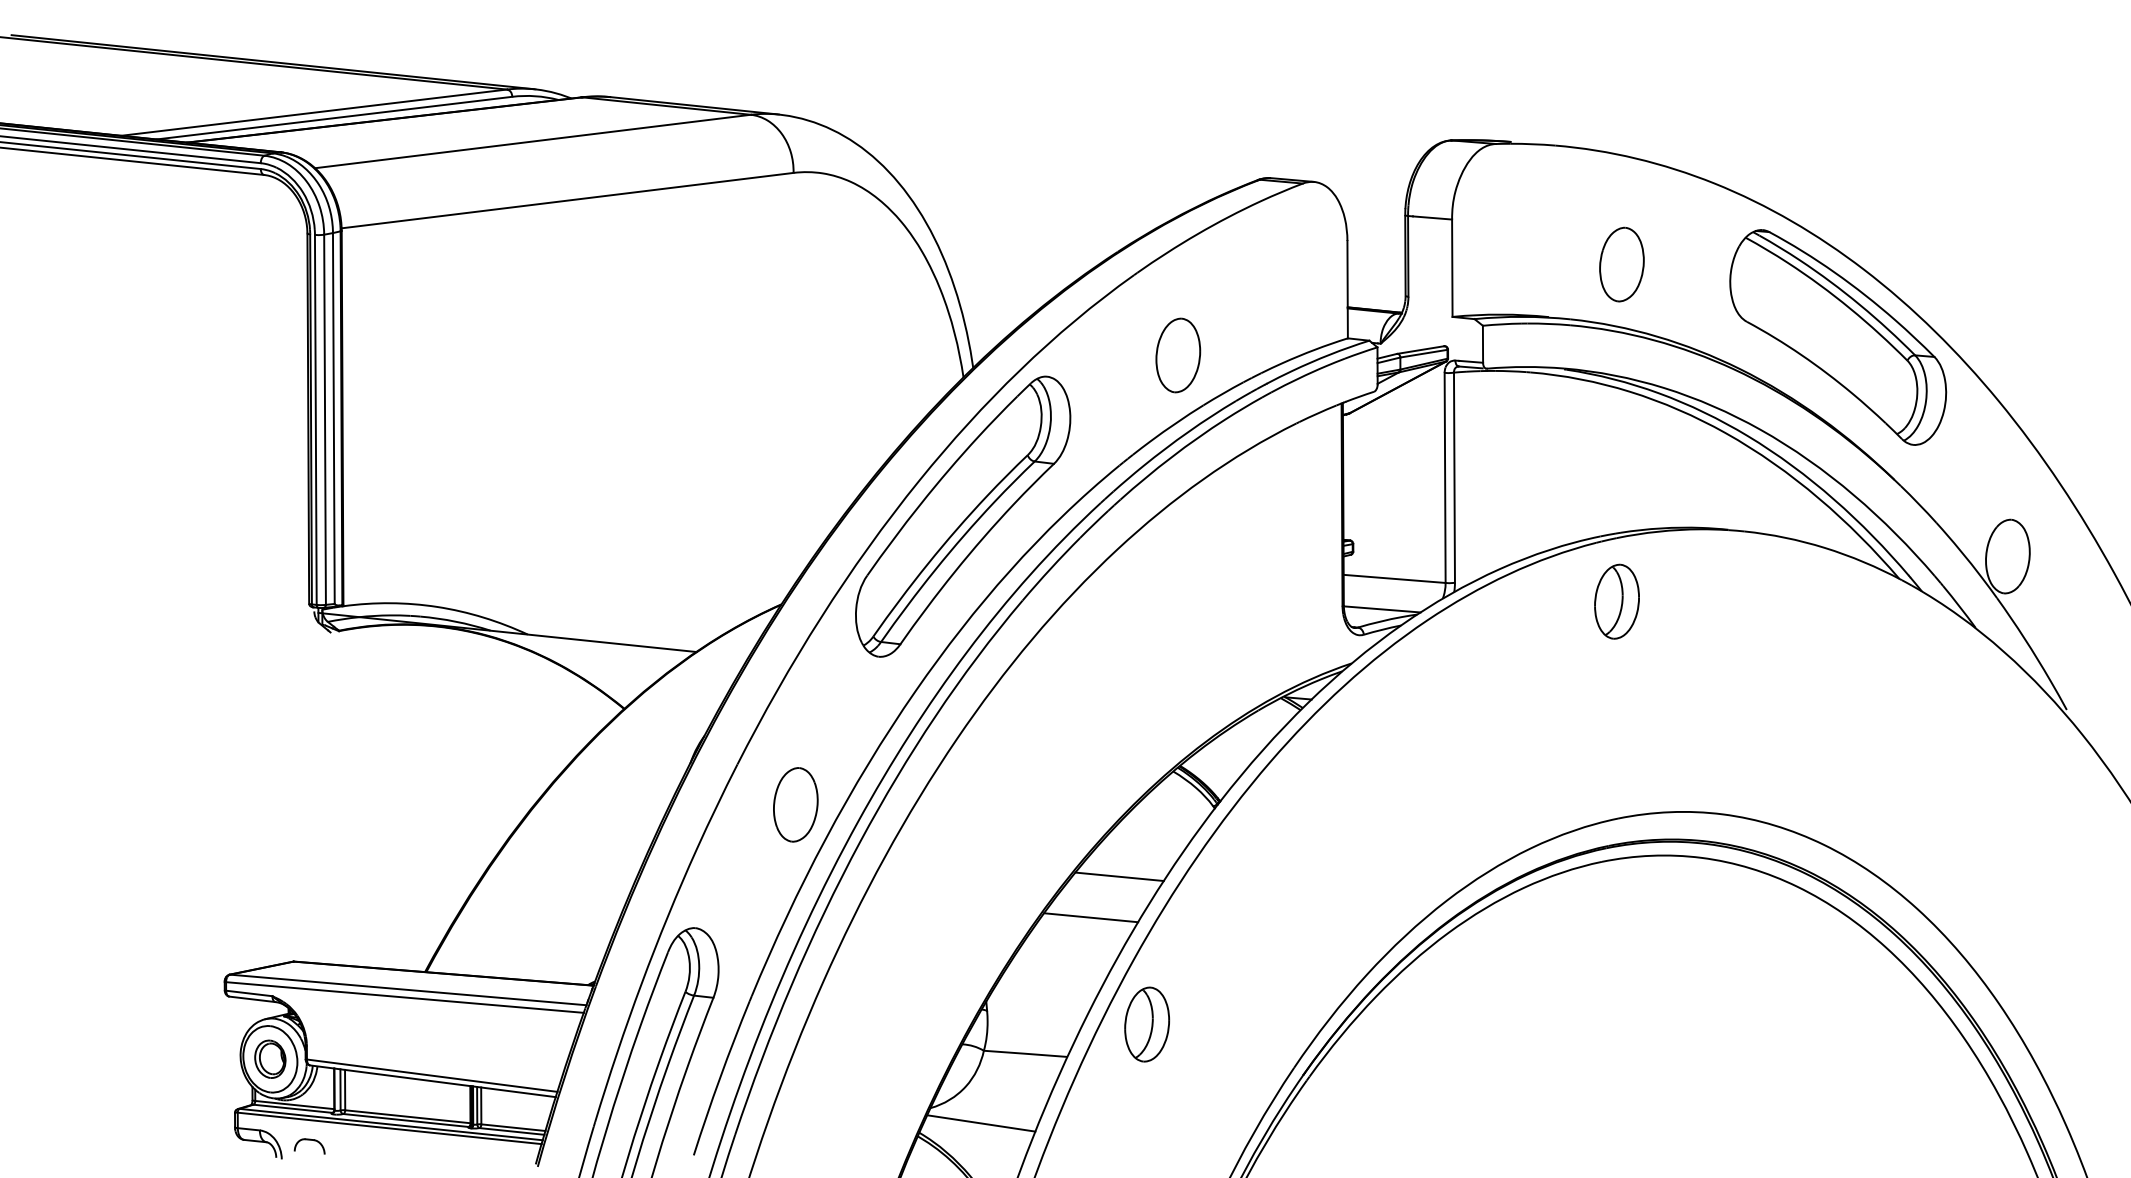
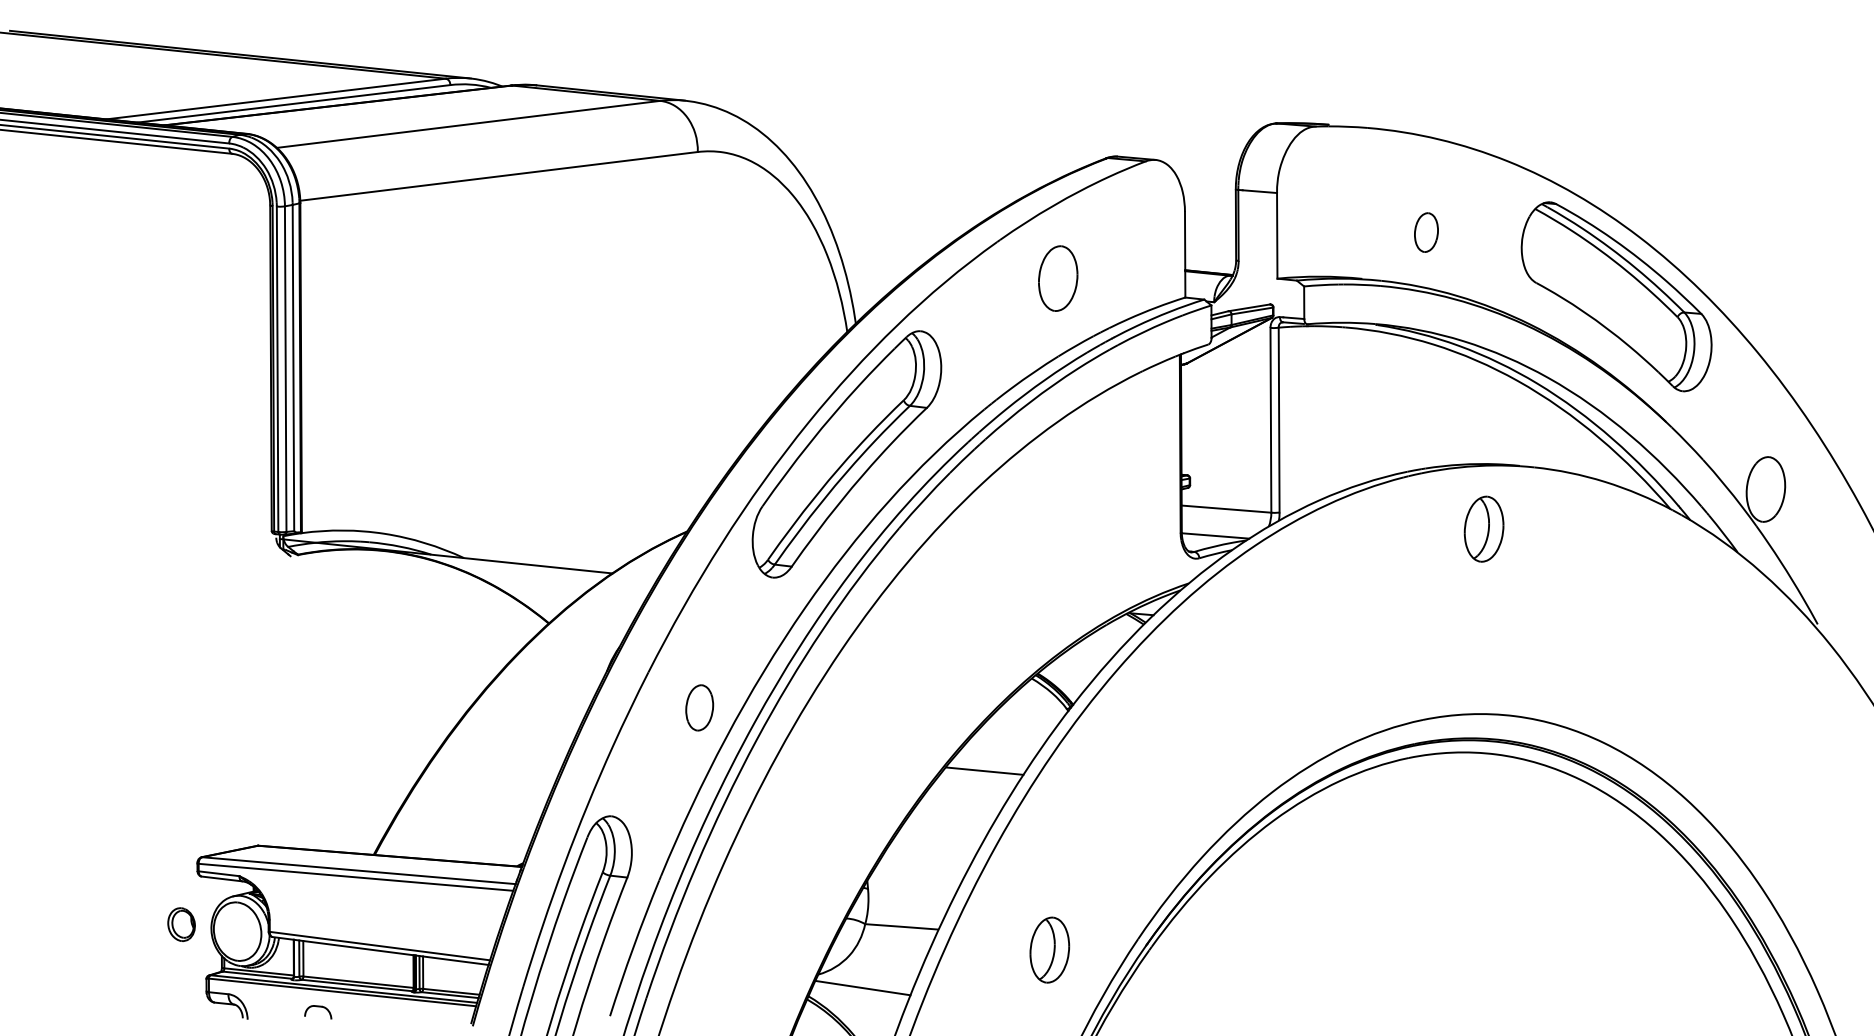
part: (1622, 264) -> (1426, 232), size x0.6
part: (1178, 355) -> (1058, 278), moved
part: (1616, 600) -> (1483, 528), moved
part: (795, 804) -> (699, 707), size x0.7
line: (1091, 918) -> (959, 807), removed
part: (1146, 1023) -> (1049, 949), moved
part: (270, 1059) -> (181, 924), moved
part: (310, 1146) -> (318, 1012), moved

